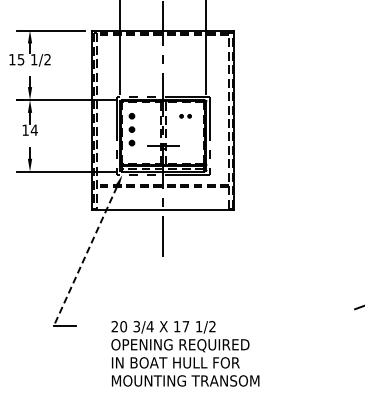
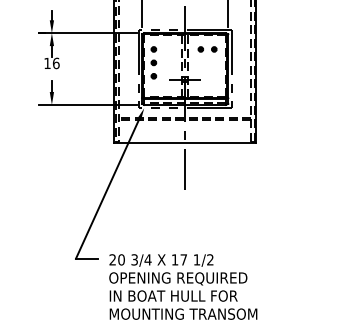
part: (185, 116) -> (207, 49), size x1.67
text: (33, 129) -> (55, 62), 14 -> 16
line: (85, 256) -> (107, 189), dashed -> solid
text: (185, 353) -> (183, 286), moved

